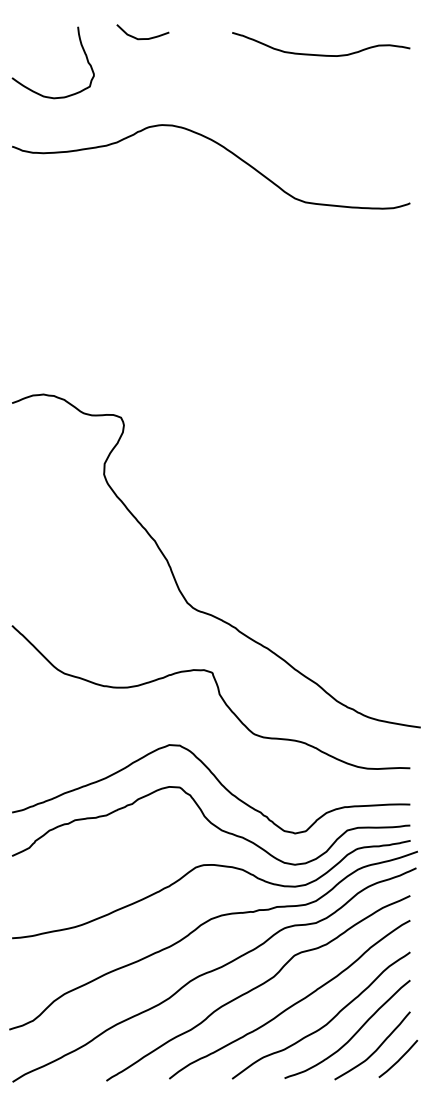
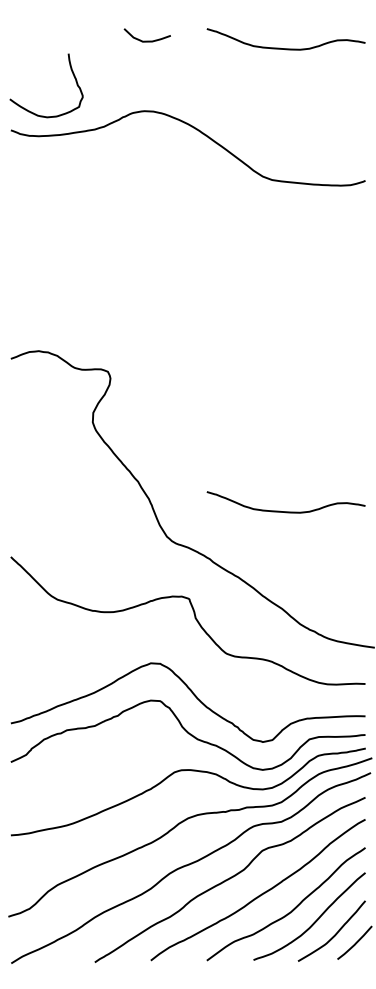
curve: (141, 37) -> (146, 40), moved
curve: (82, 50) -> (72, 74), moved
curve: (320, 574) -> (285, 511), added

